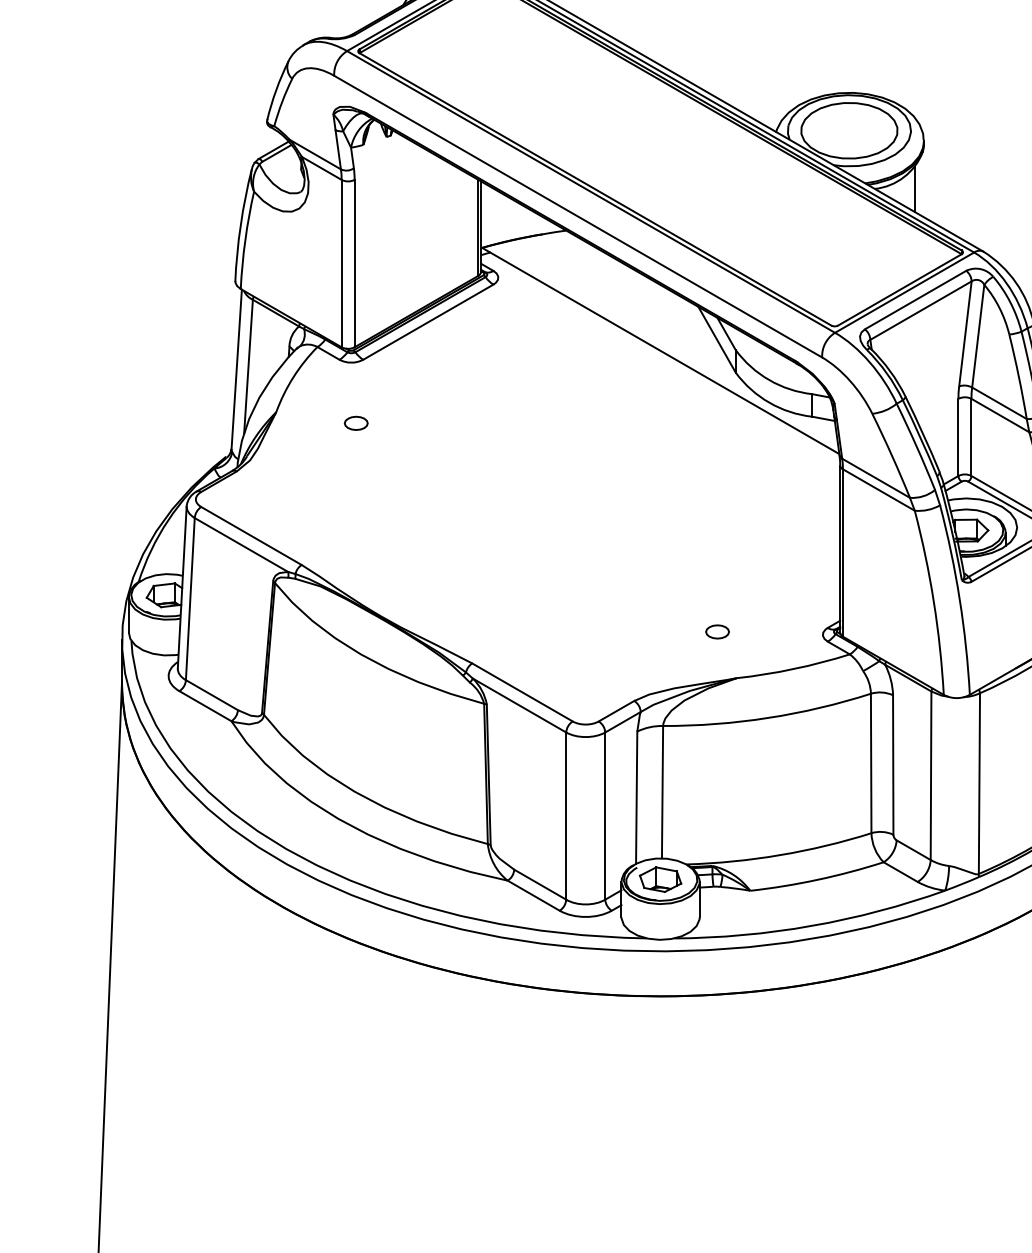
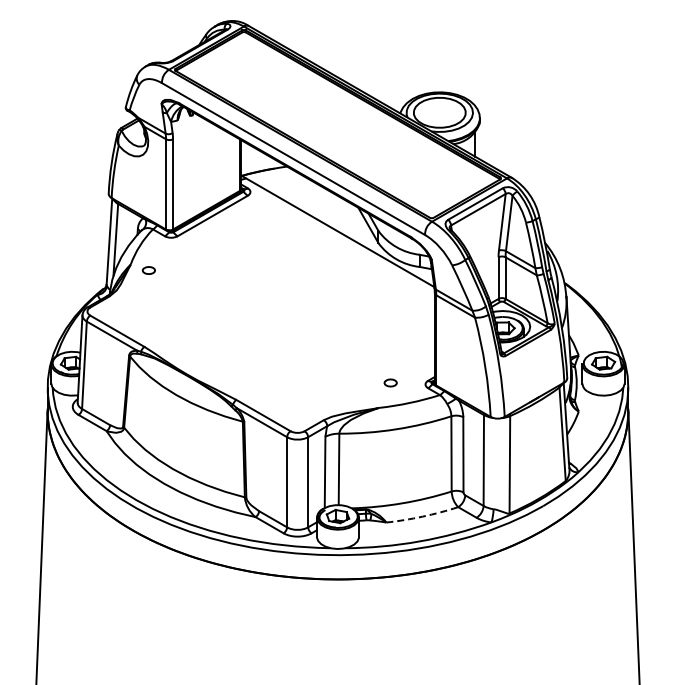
part: (355, 423) -> (148, 270), moved
part: (717, 631) -> (390, 382), moved
arc: (817, 879) -> (422, 516), solid -> dashed

